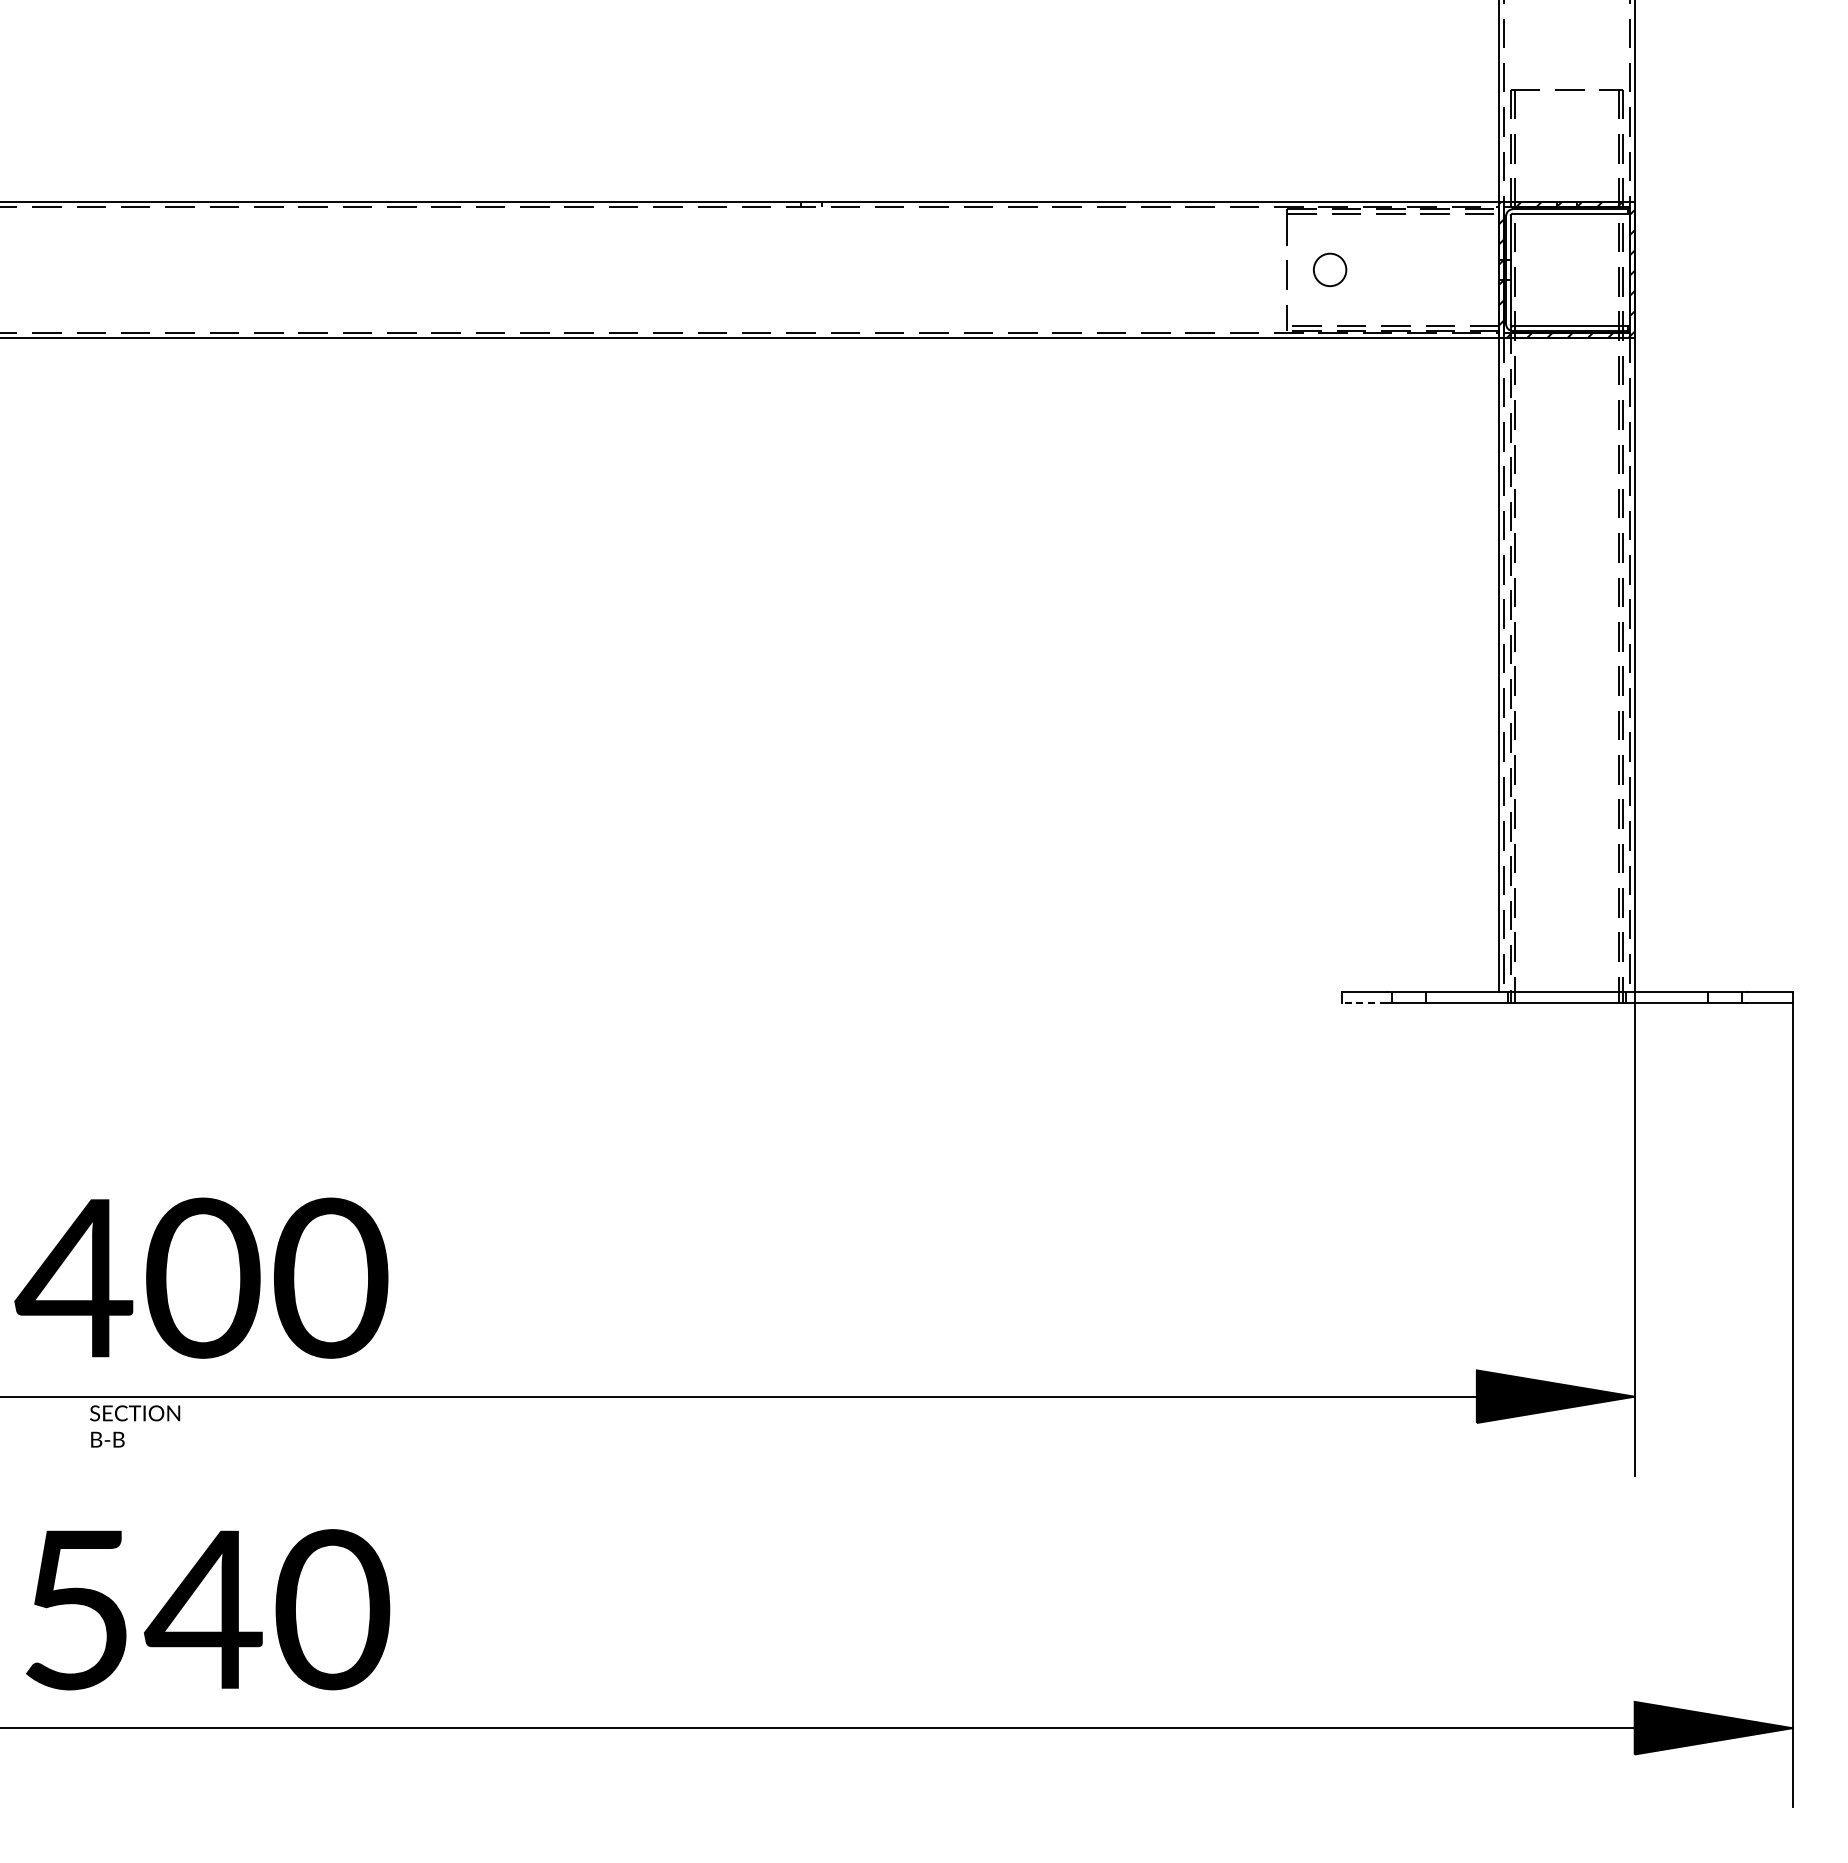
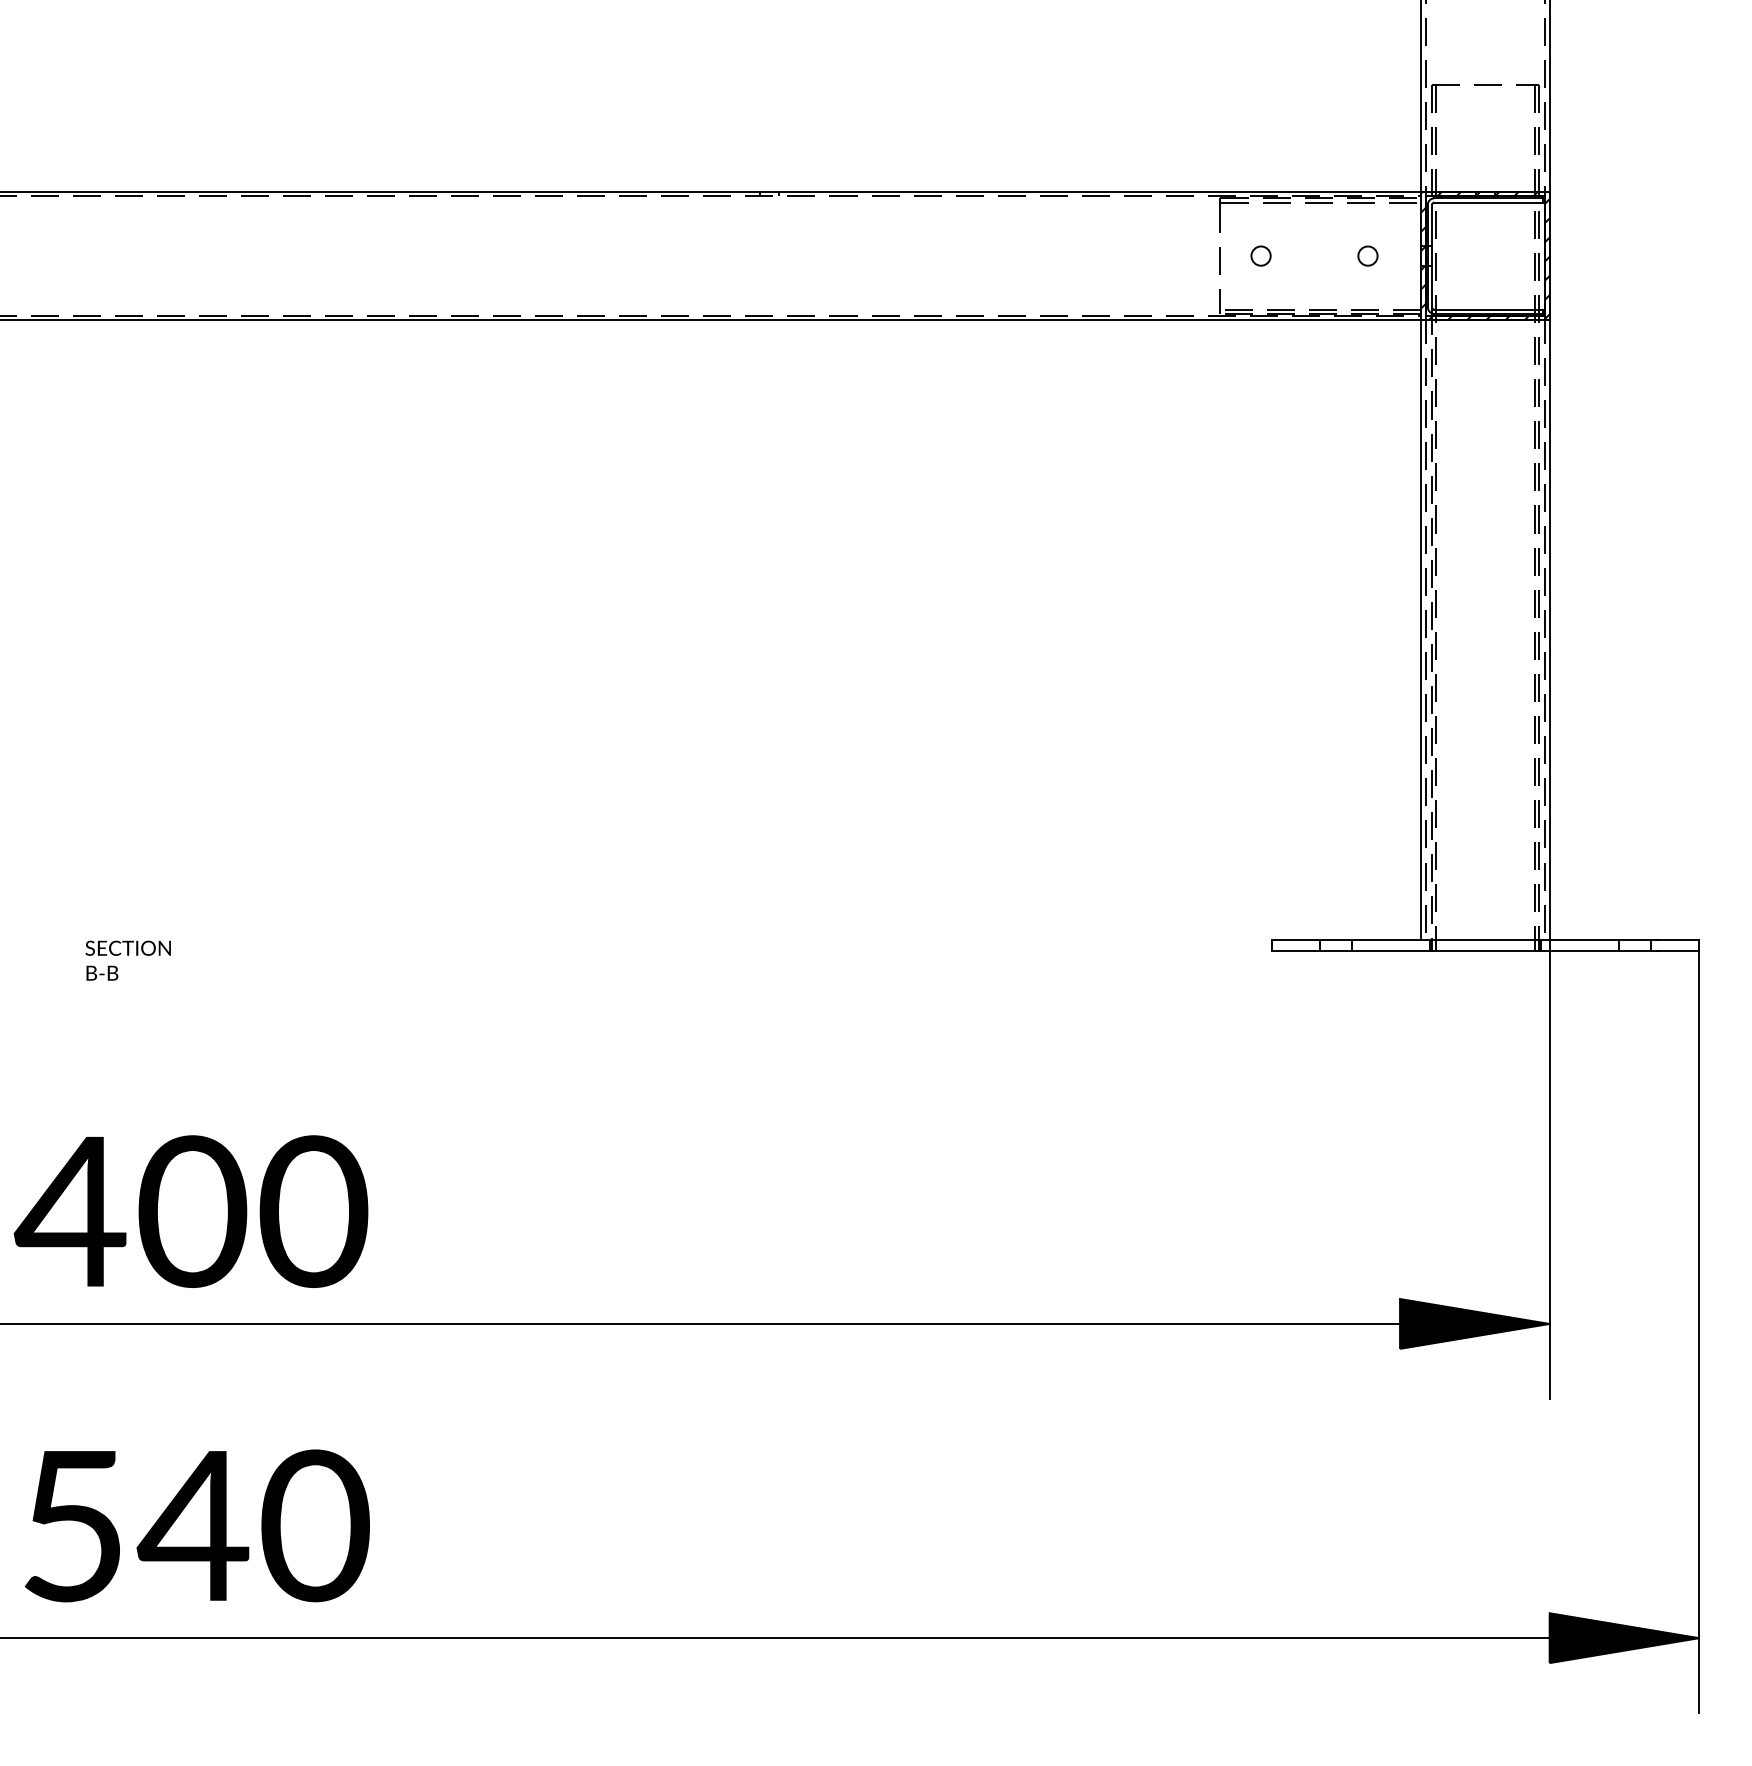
circle: (1330, 270) -> (1261, 256), size x0.62
circle: (1443, 270) -> (1368, 256), added
line: (1364, 1003) -> (1293, 951), dashed -> solid
text: (135, 1426) -> (128, 960), moved

